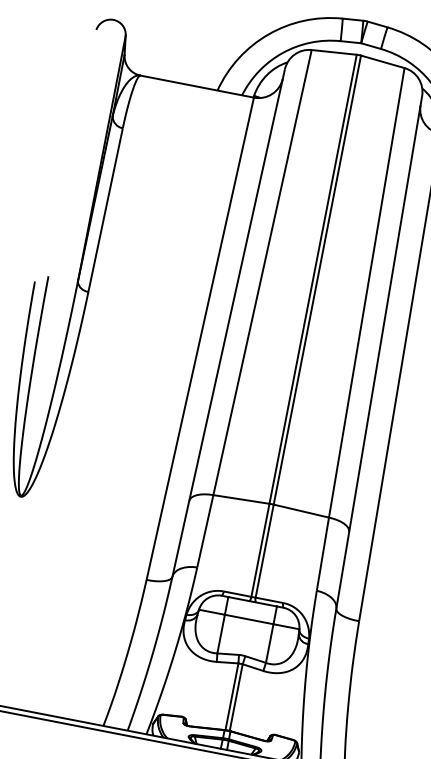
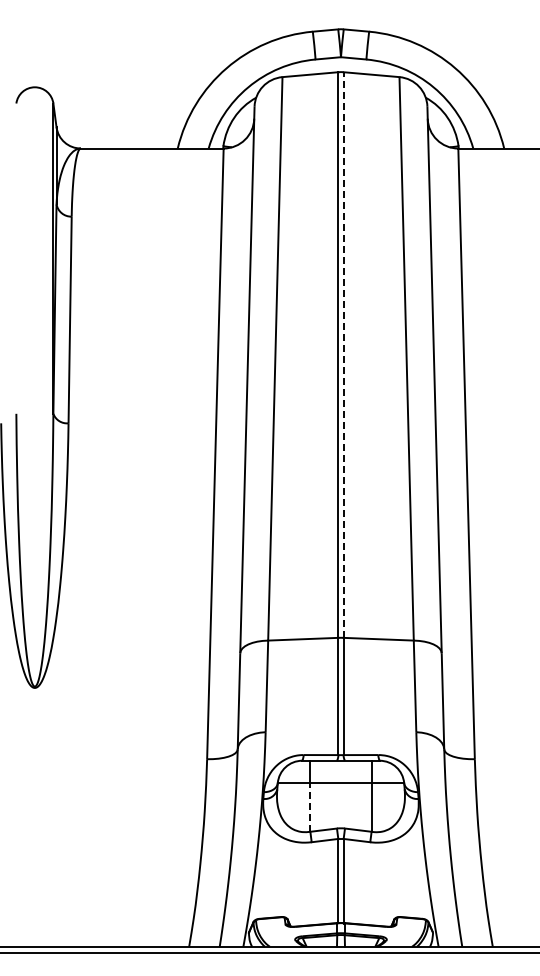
line: (317, 280) -> (343, 355), solid -> dashed
line: (221, 633) -> (310, 806), solid -> dashed

